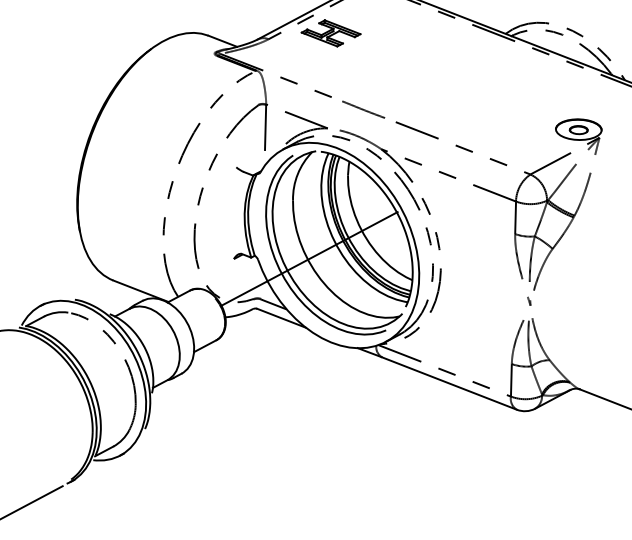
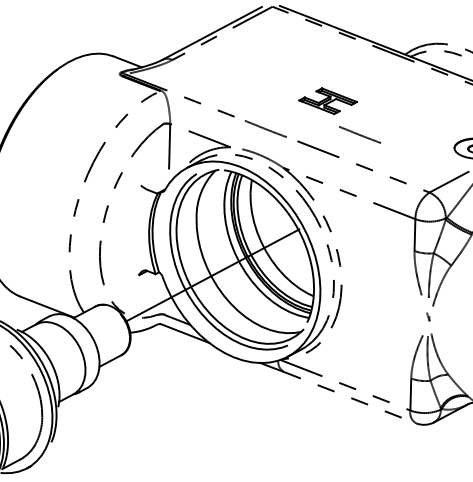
part: (330, 33) -> (327, 101), moved
line: (459, 115) -> (359, 134), added
line: (450, 383) -> (351, 397), solid -> dashed

